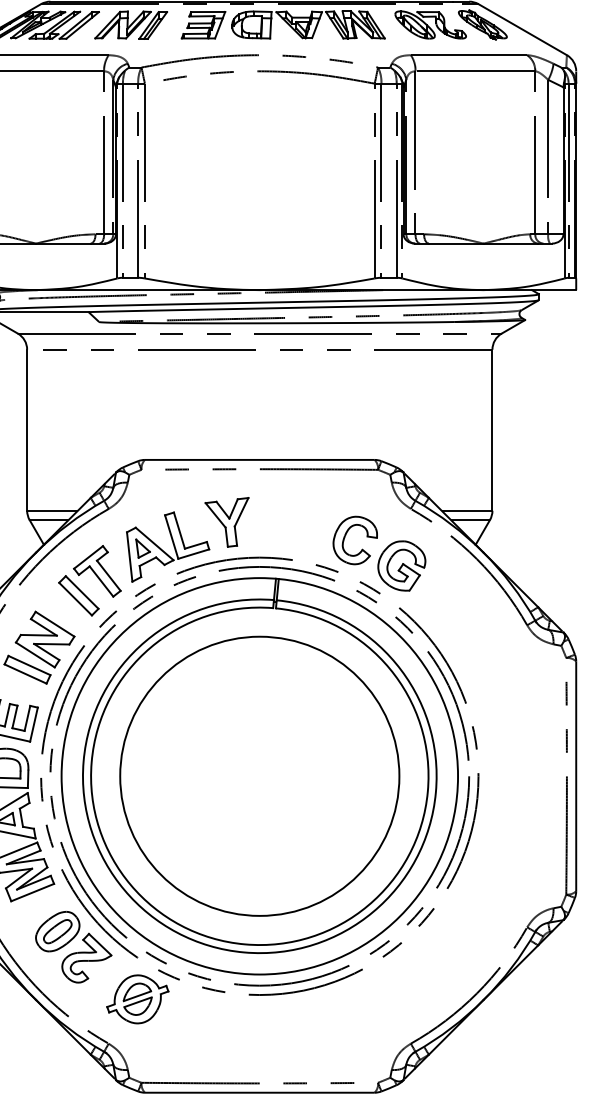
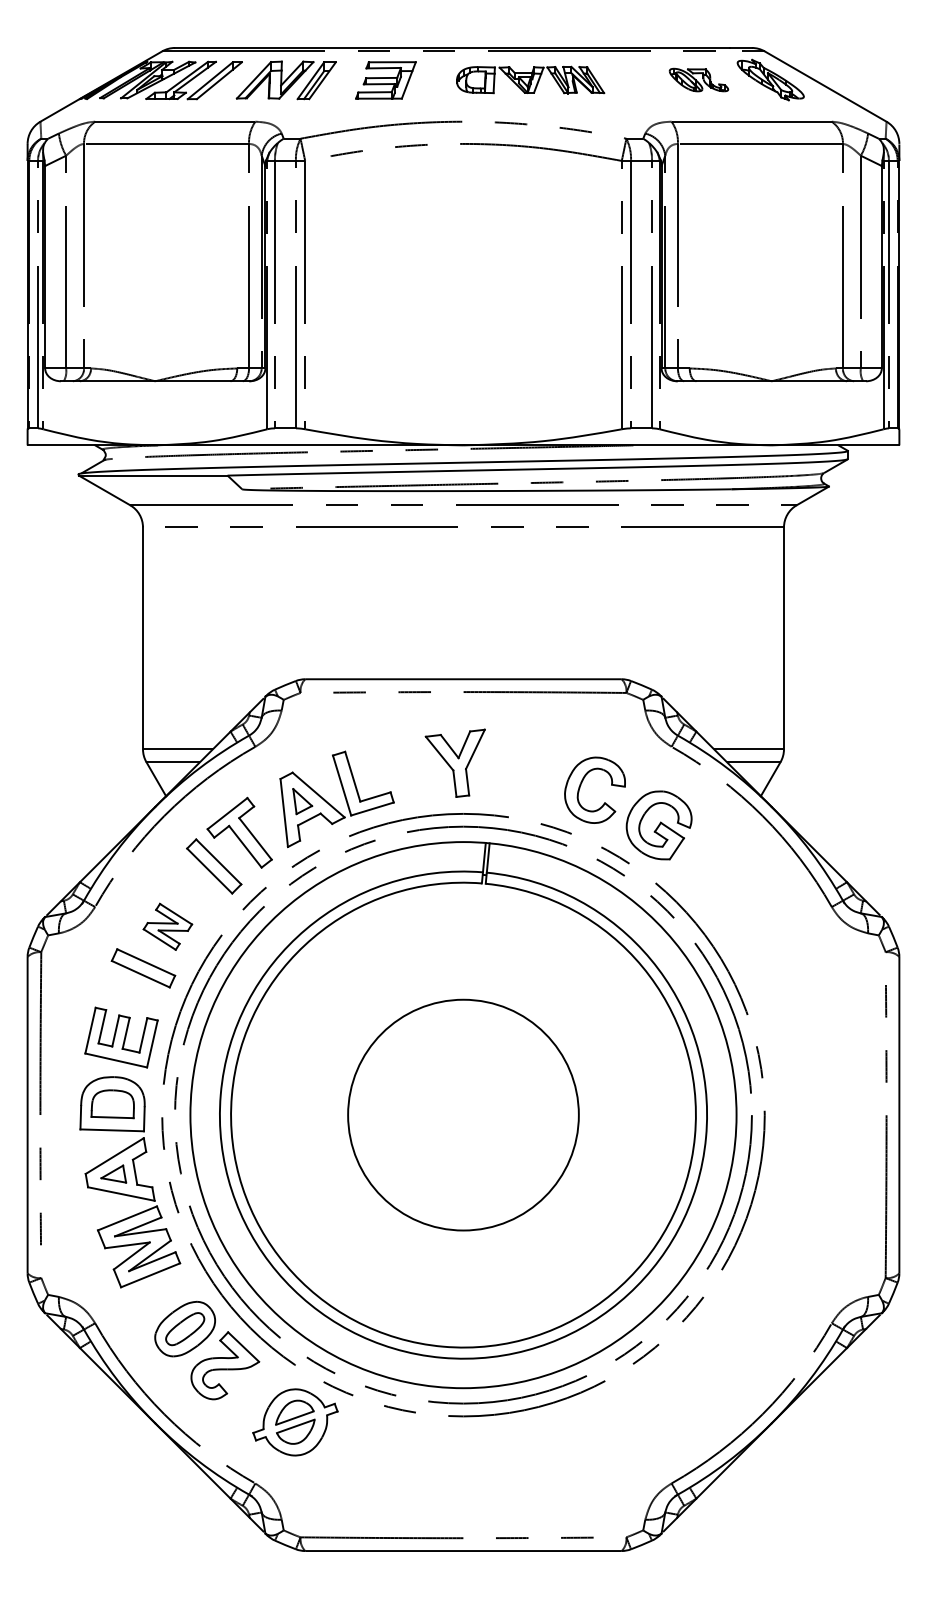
part: (308, 24) -> (530, 79), size x0.7
part: (430, 24) -> (698, 79), size x0.6
part: (226, 521) -> (454, 762), moved
part: (44, 639) -> (167, 926), size x0.6
circle: (259, 775) -> (463, 1114), size x0.6

